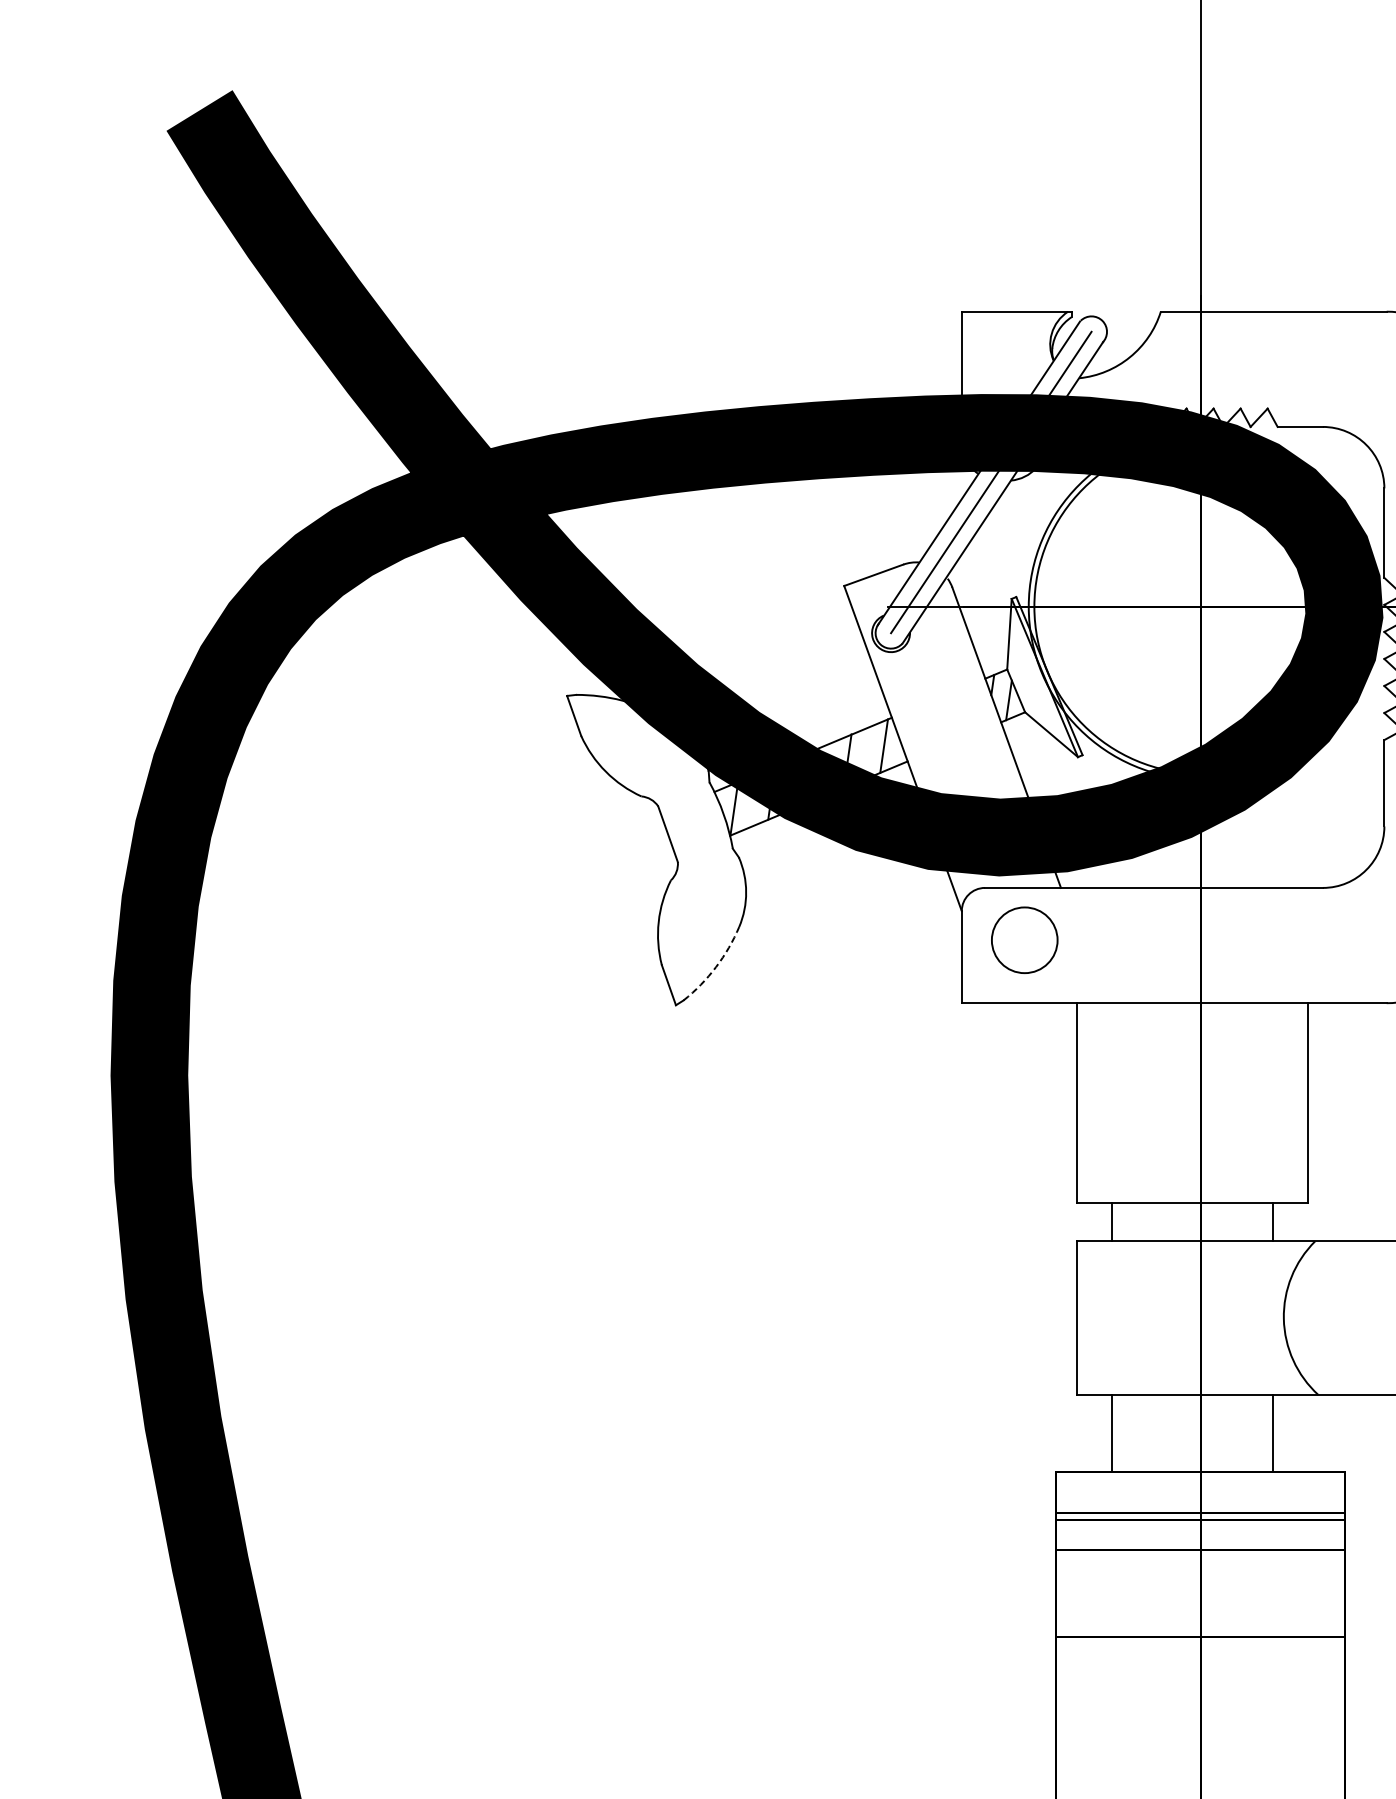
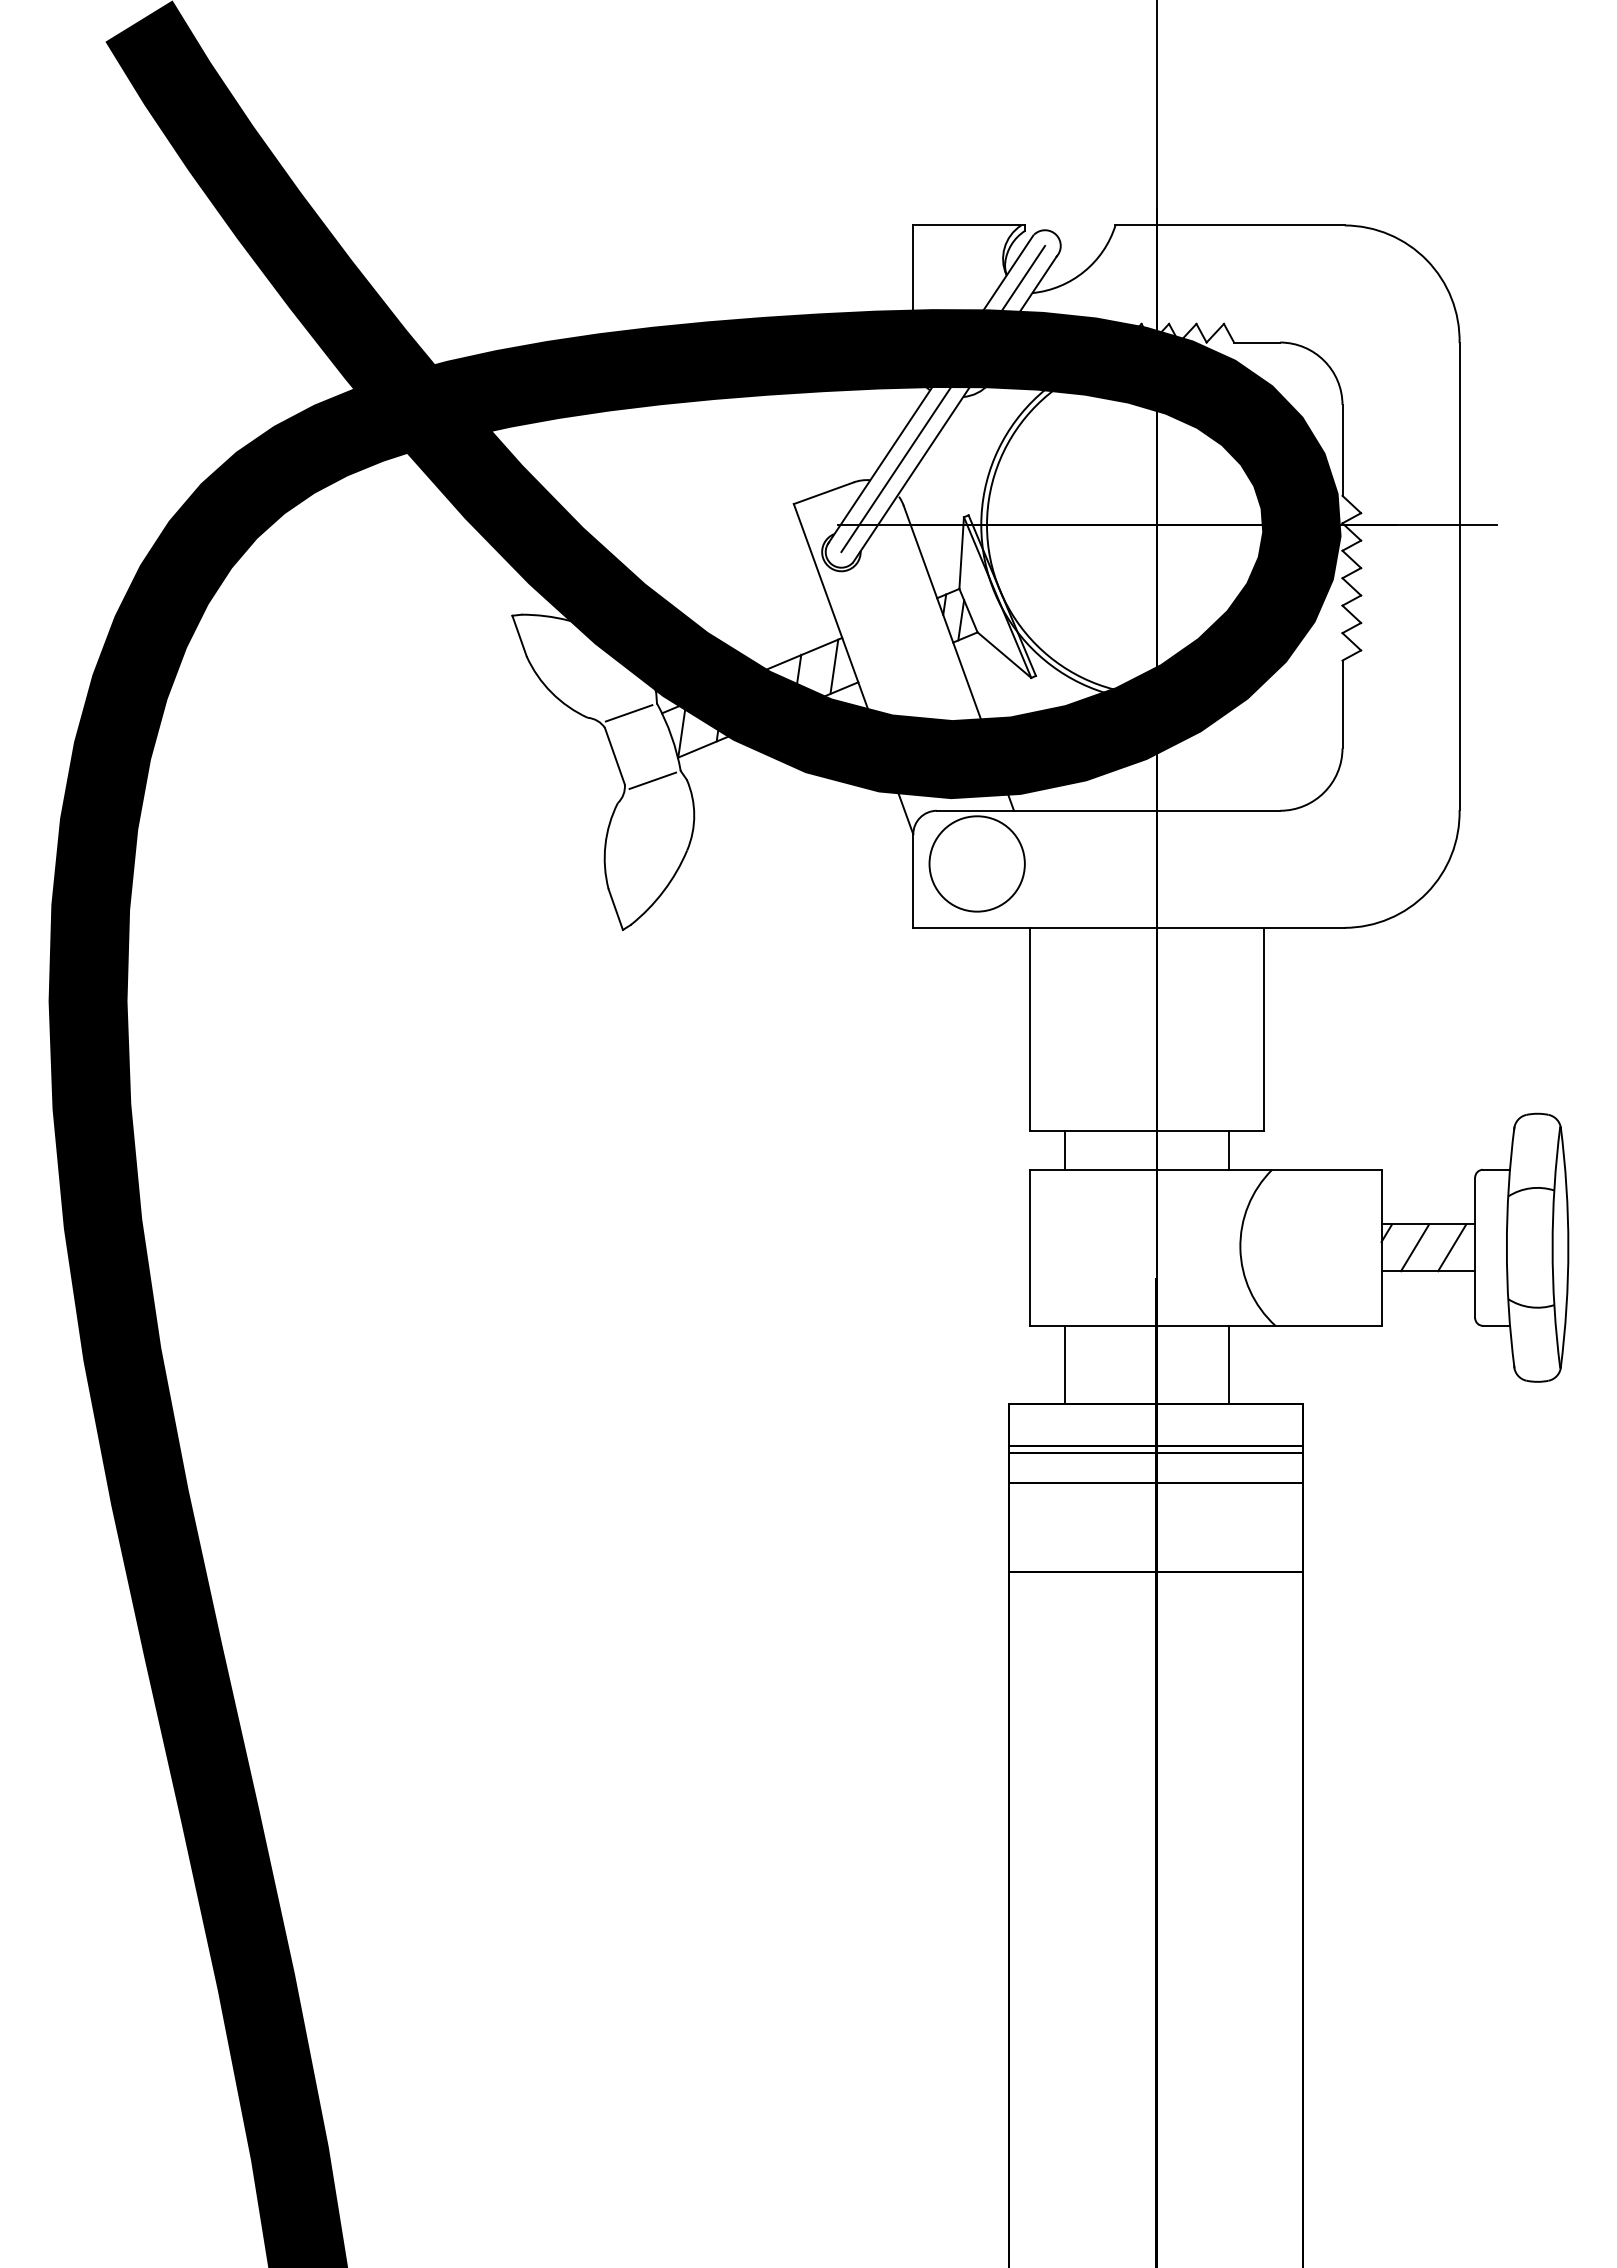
line: (681, 792) -> (628, 713), added
line: (705, 858) -> (652, 780), added
circle: (1024, 939) -> (976, 863), size x1.43
arc: (715, 967) -> (663, 891), dashed -> solid

